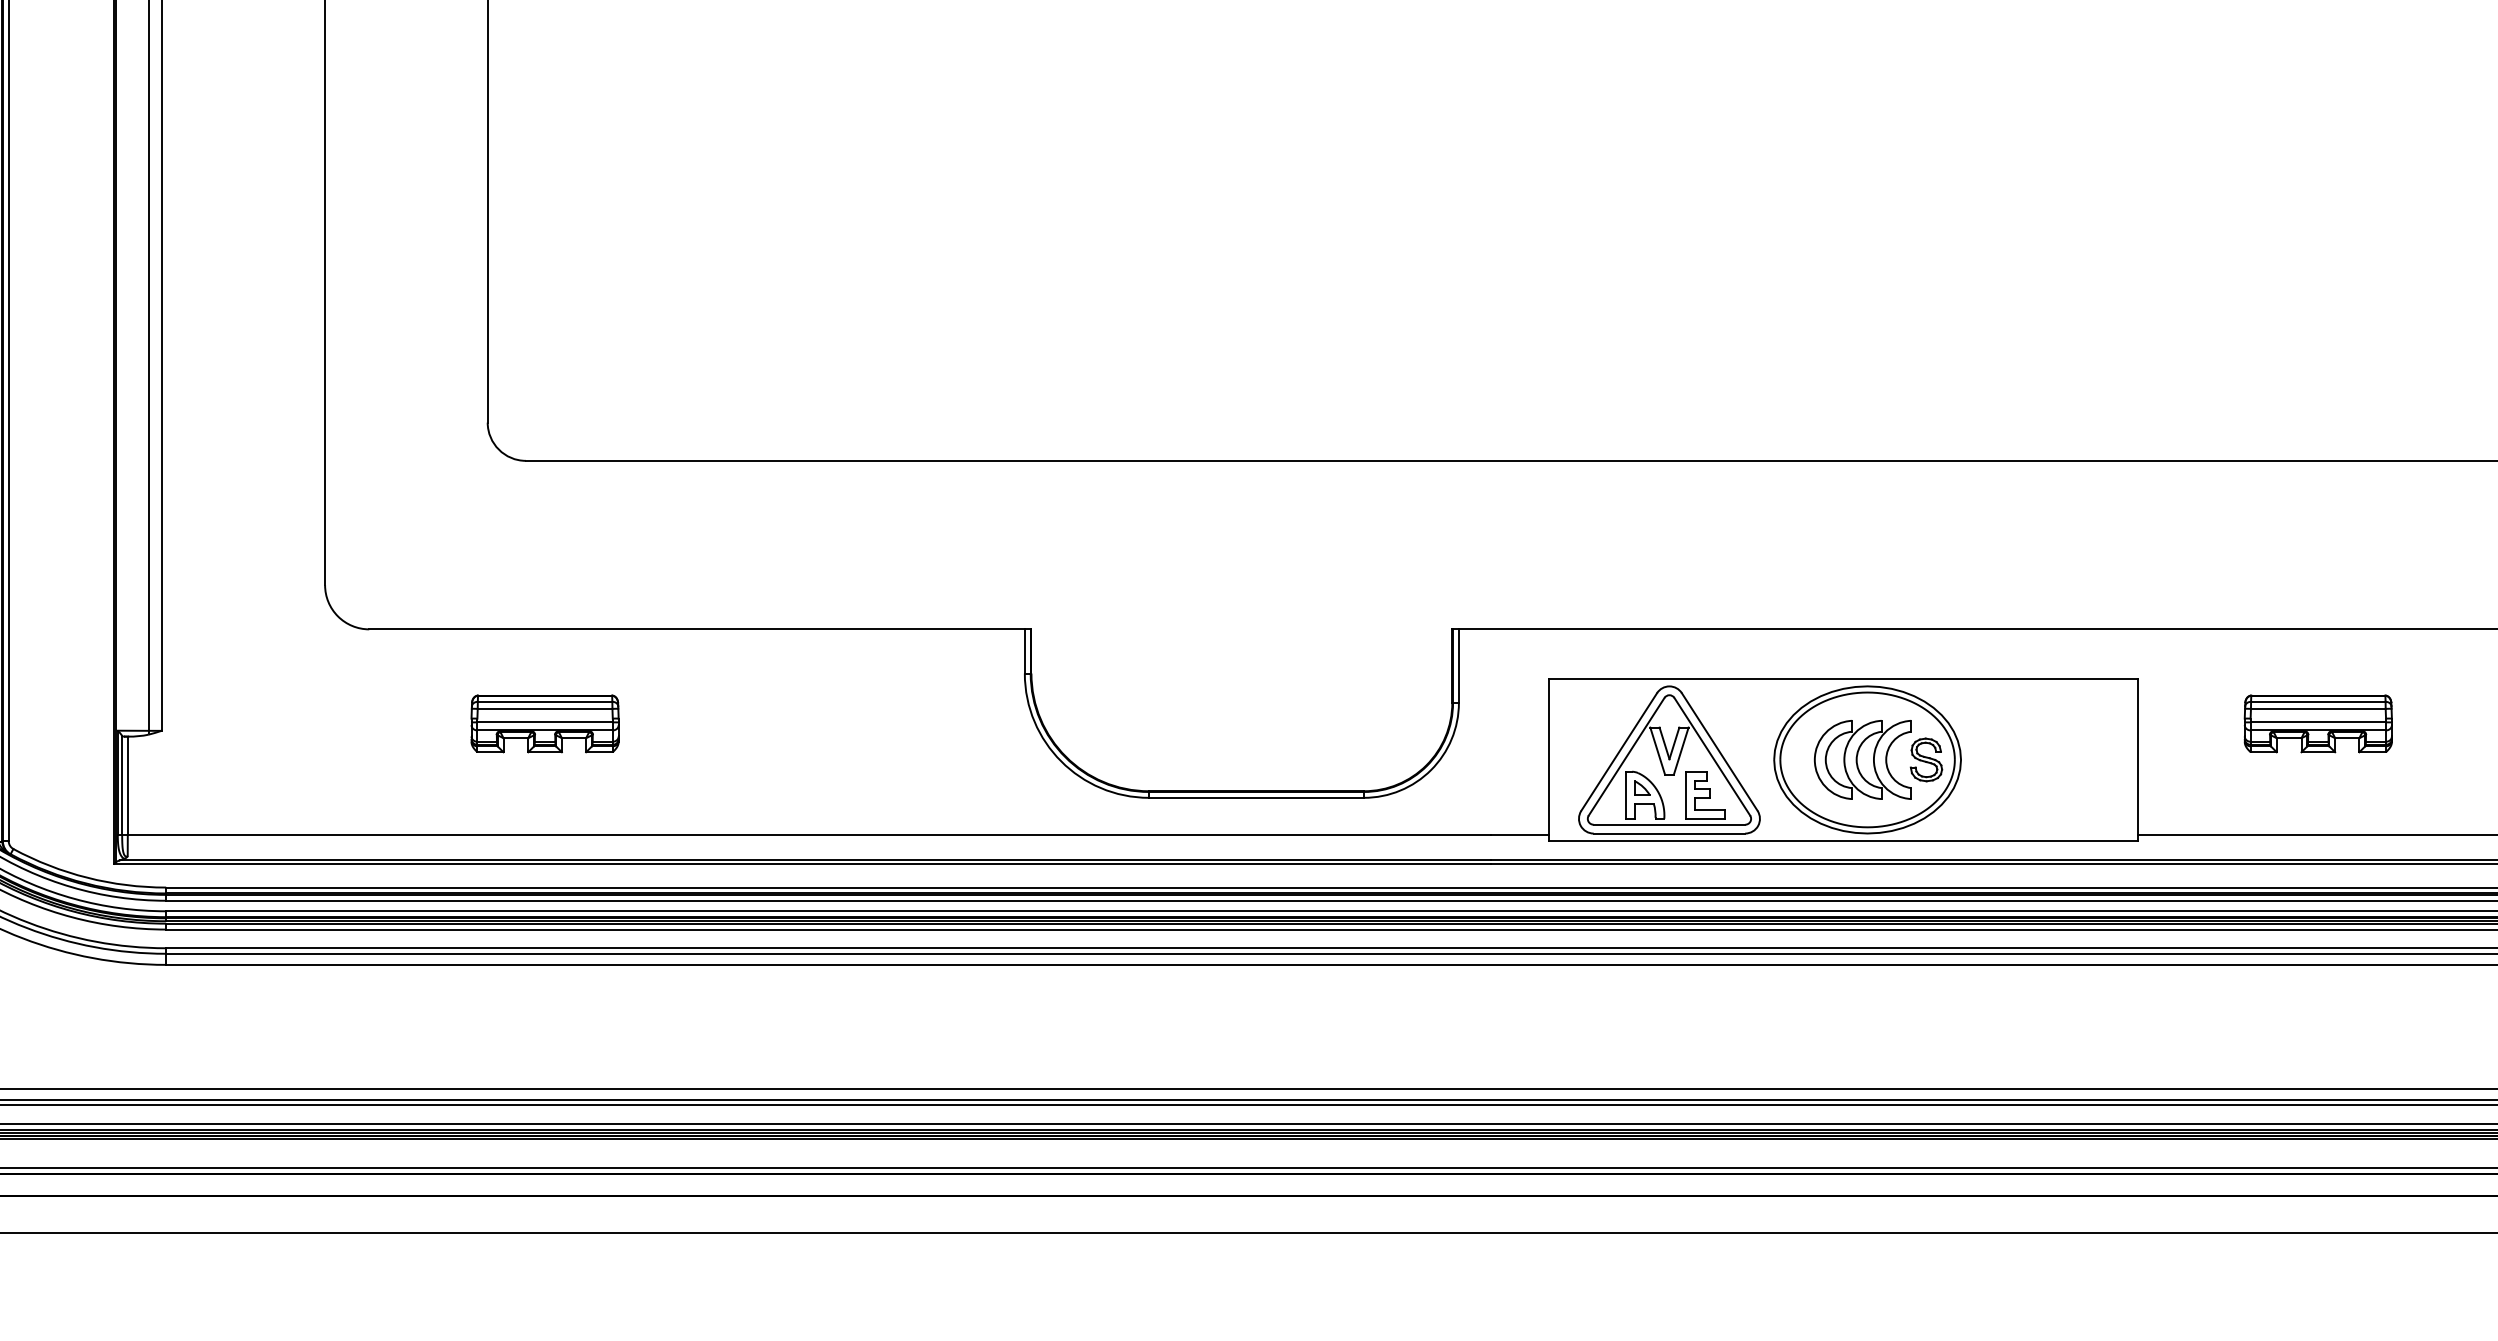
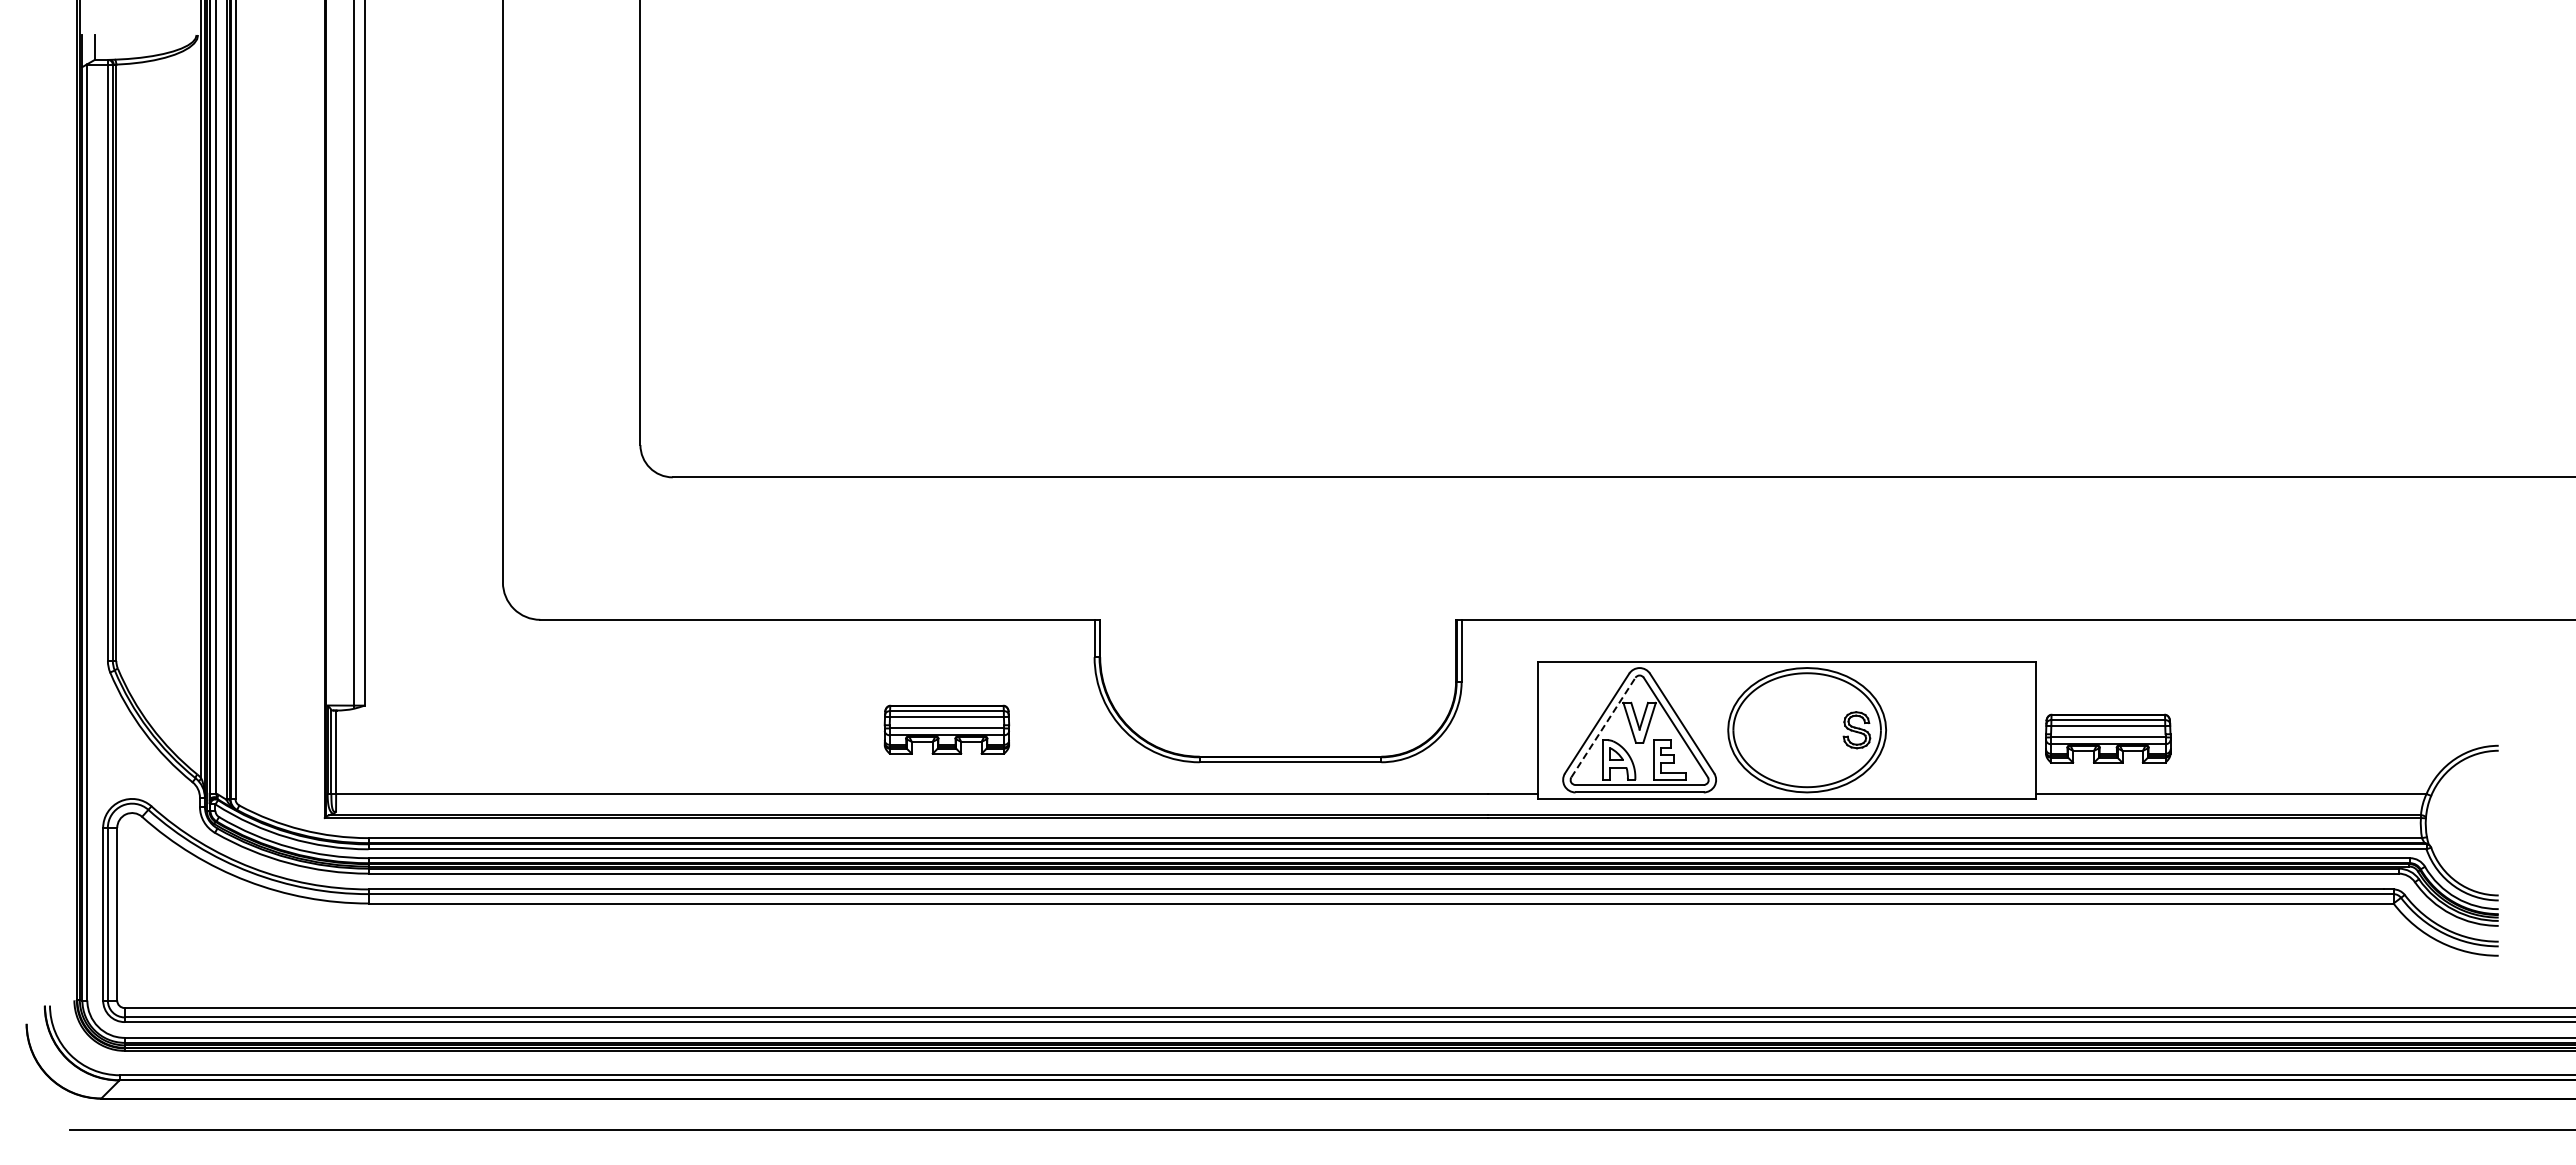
part: (544, 723) -> (946, 729), moved
part: (2318, 723) -> (2108, 738), moved
line: (1626, 756) -> (1603, 727), solid -> dashed
part: (1862, 760) -> (1802, 730), removed

